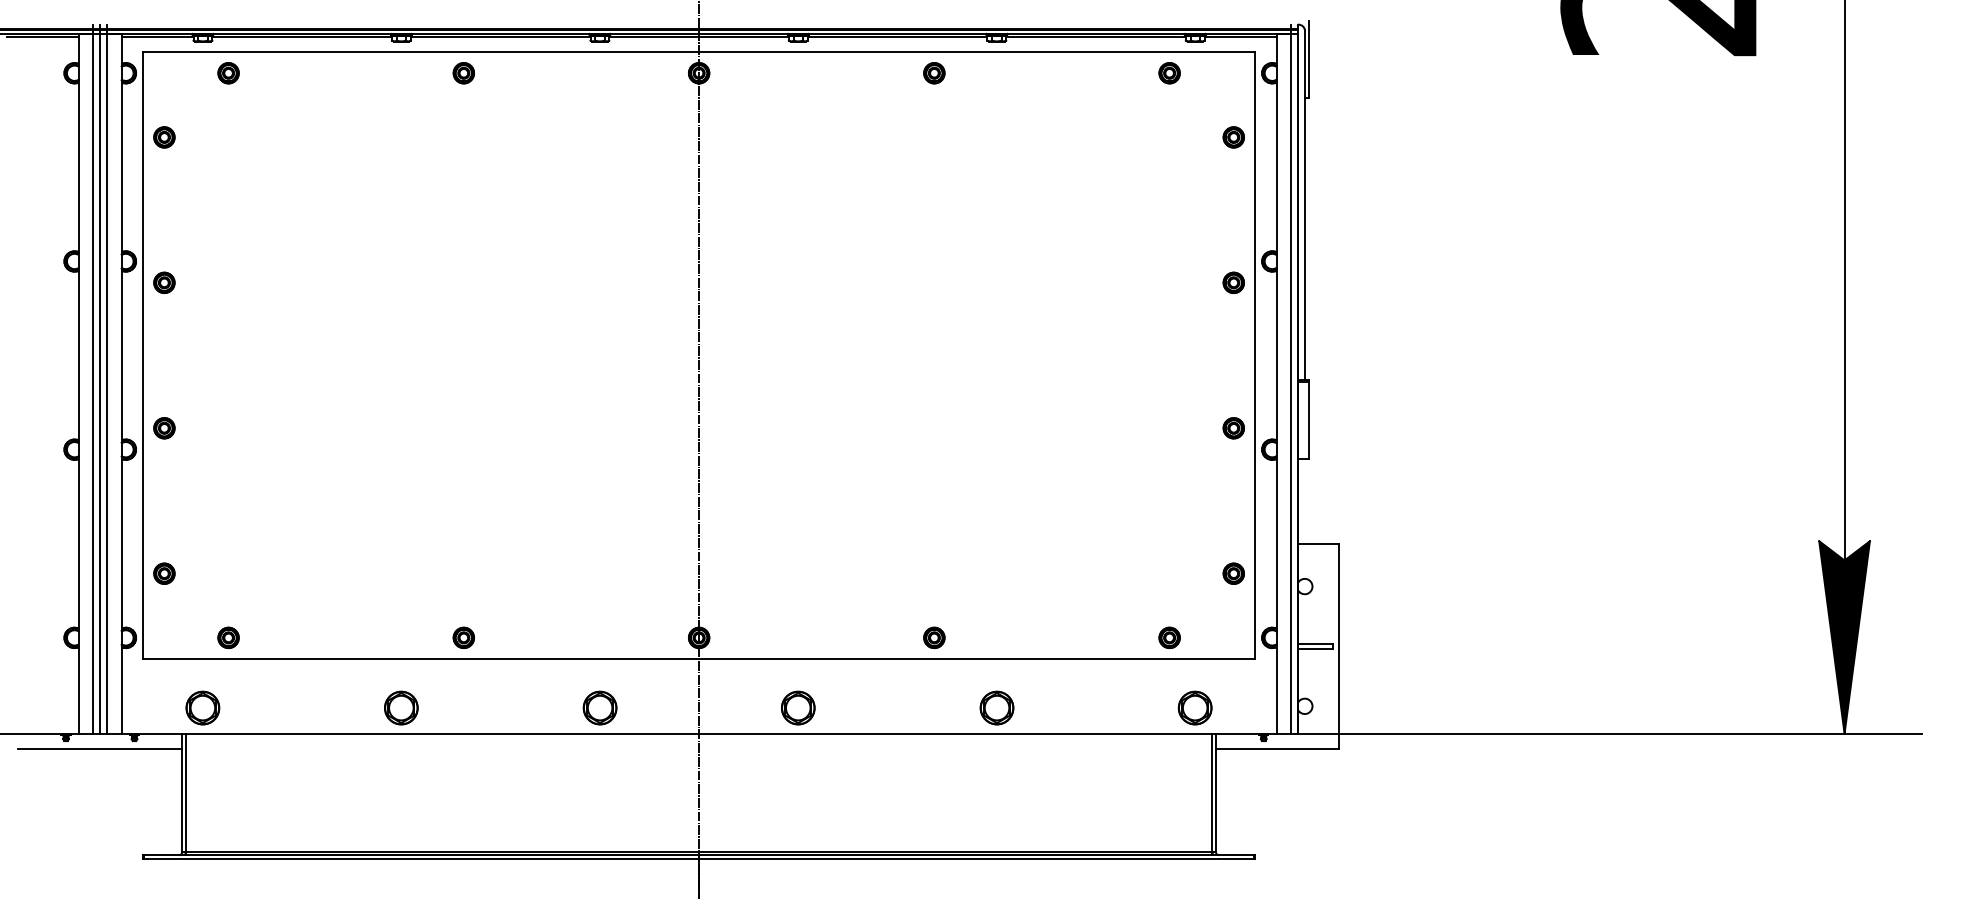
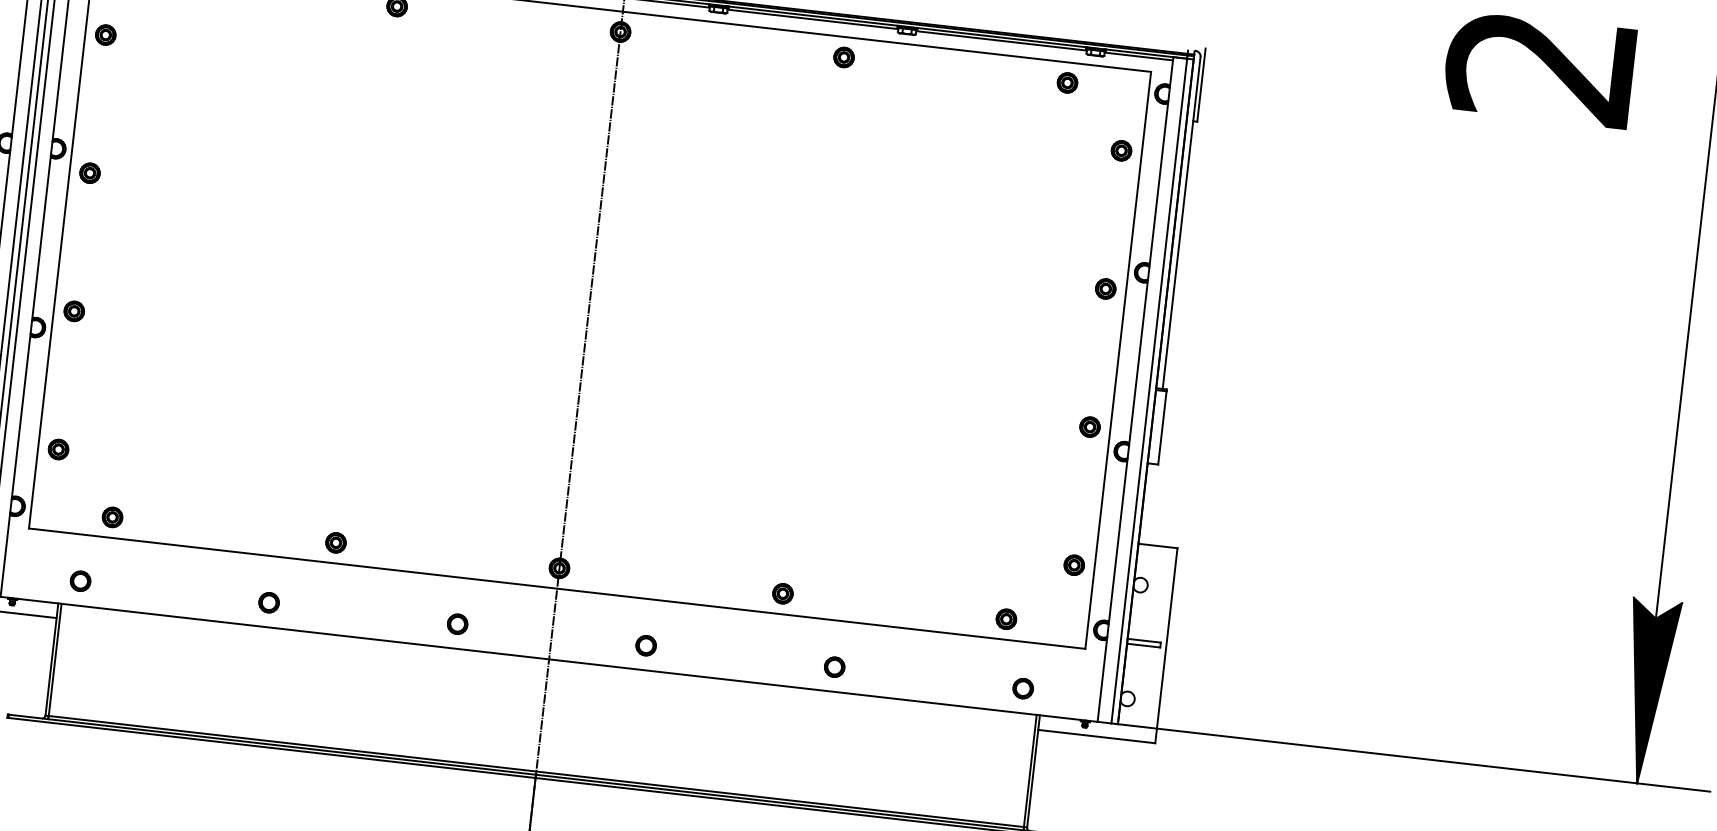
part: (202, 707) -> (80, 580), size x0.62
part: (401, 707) -> (269, 602), size x0.62
part: (599, 707) -> (457, 623), size x0.62
part: (798, 707) -> (646, 645), size x0.62
part: (996, 707) -> (834, 666), size x0.62
part: (1195, 707) -> (1023, 688), size x0.62

